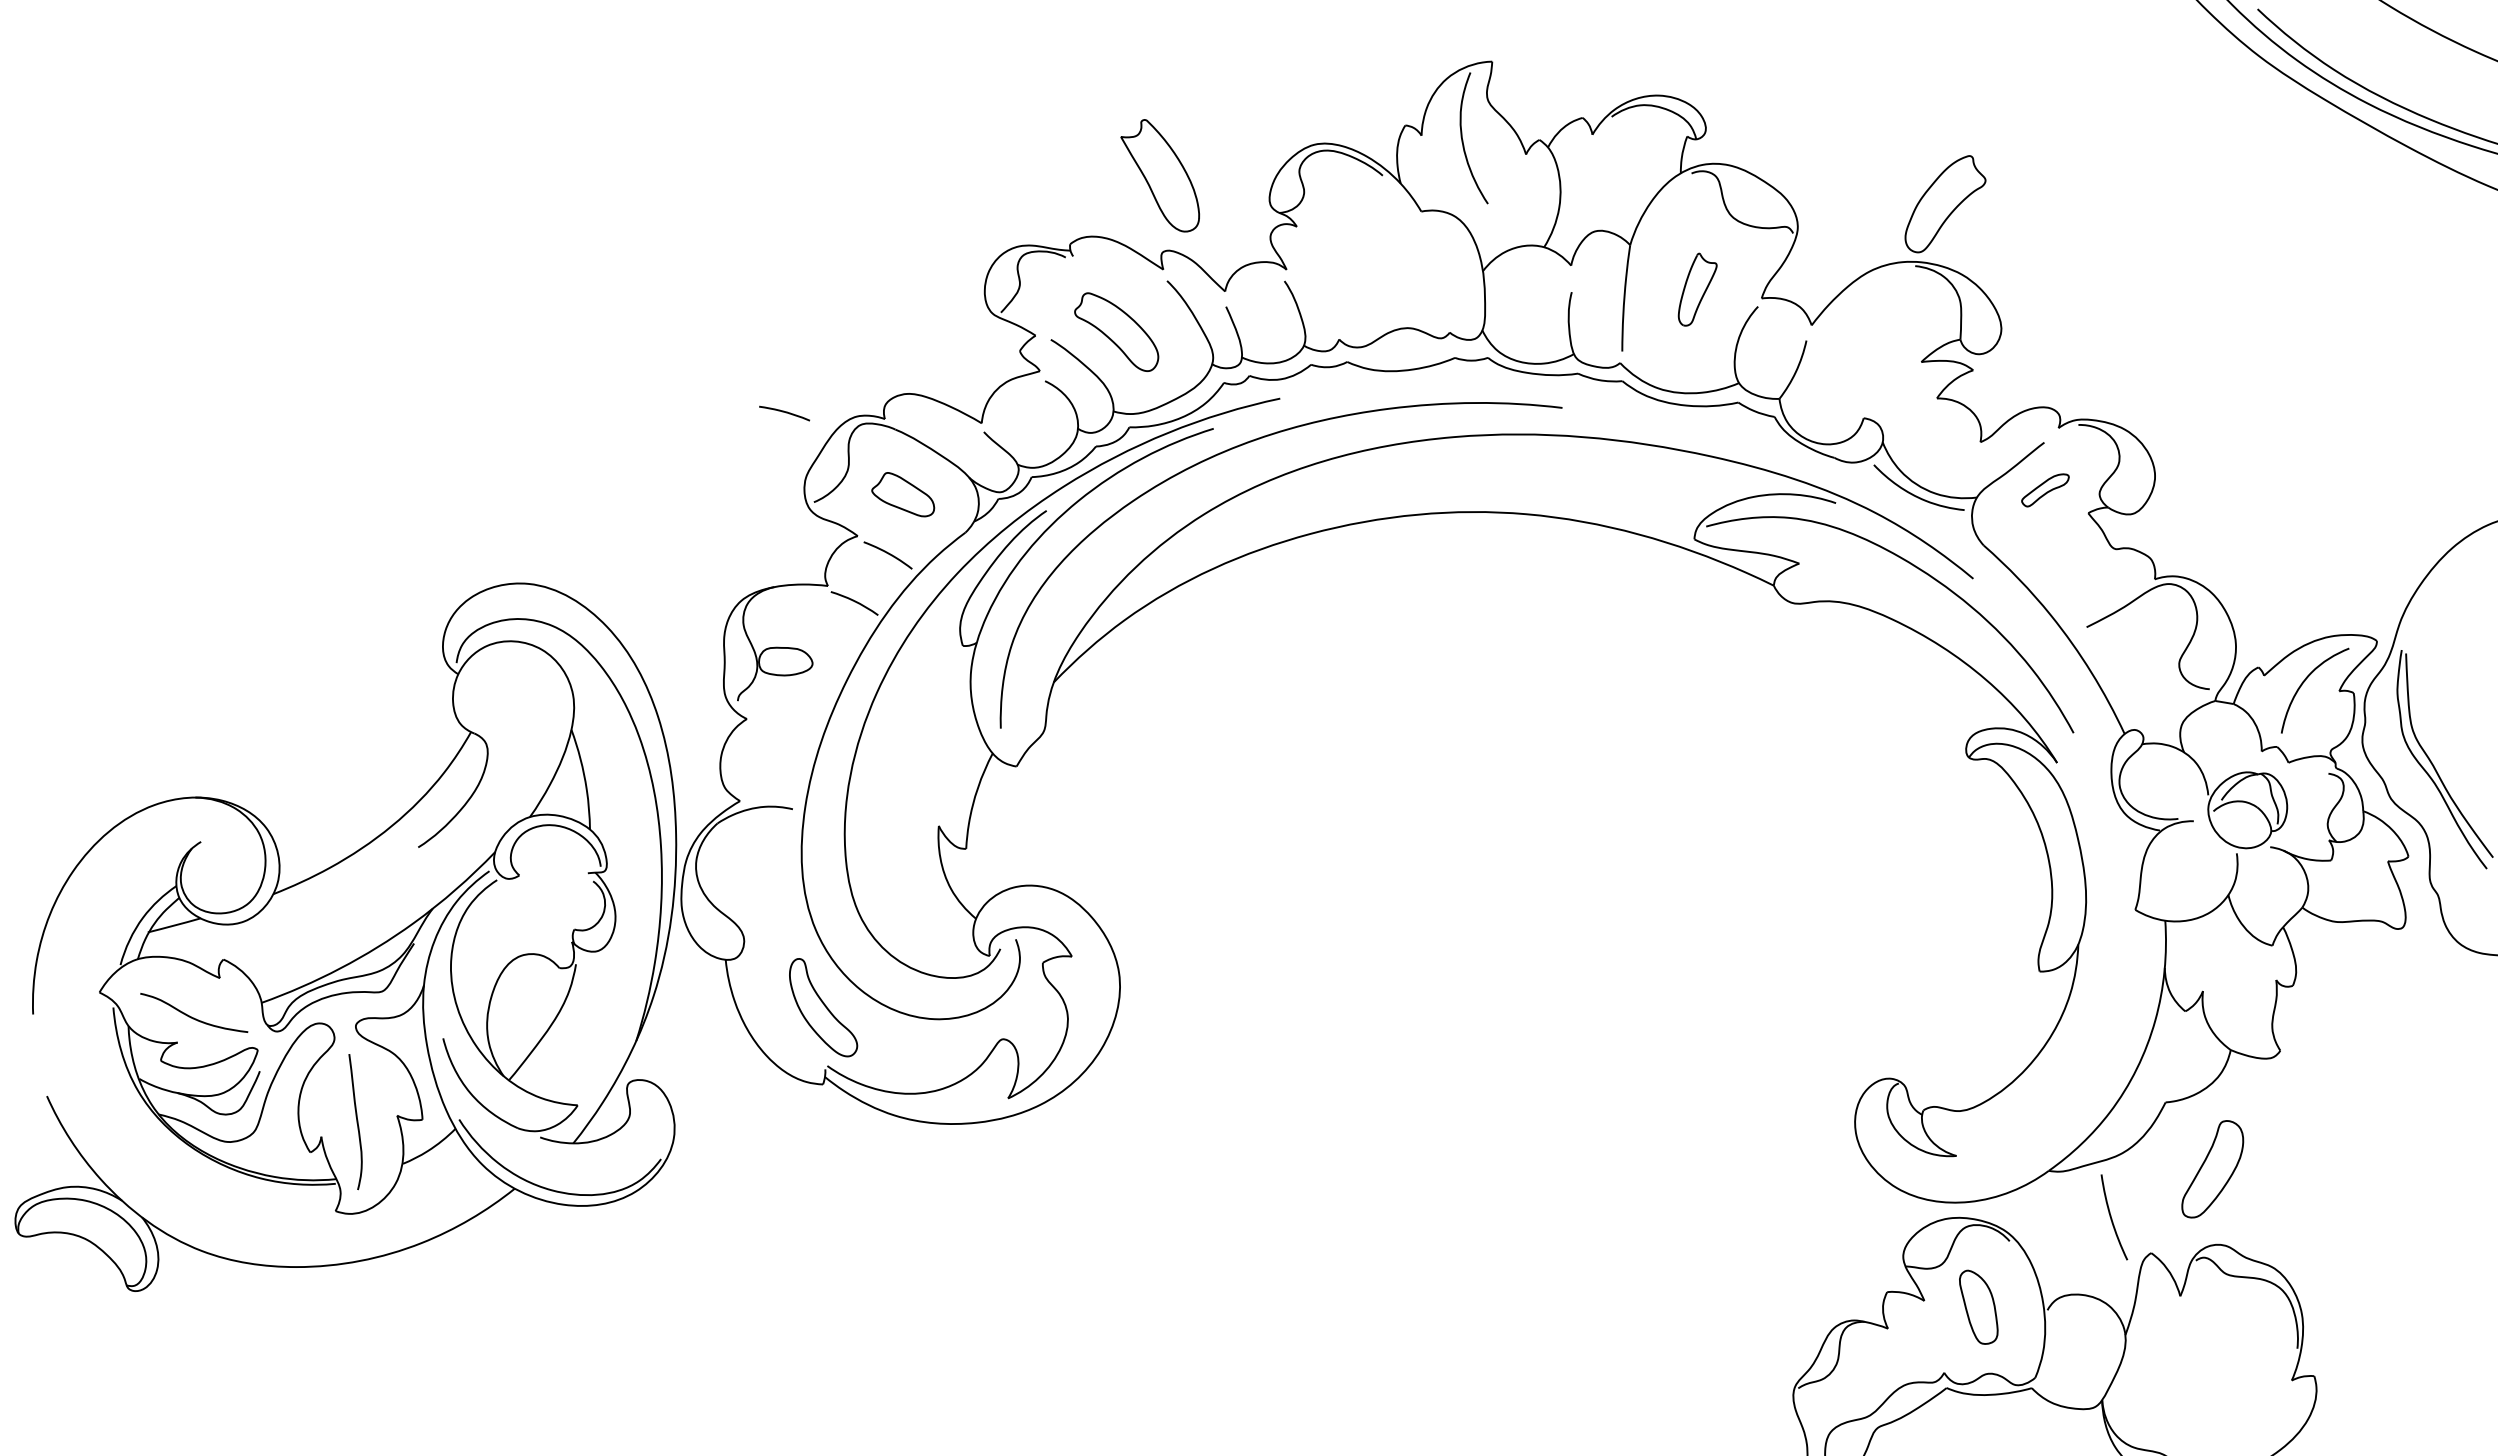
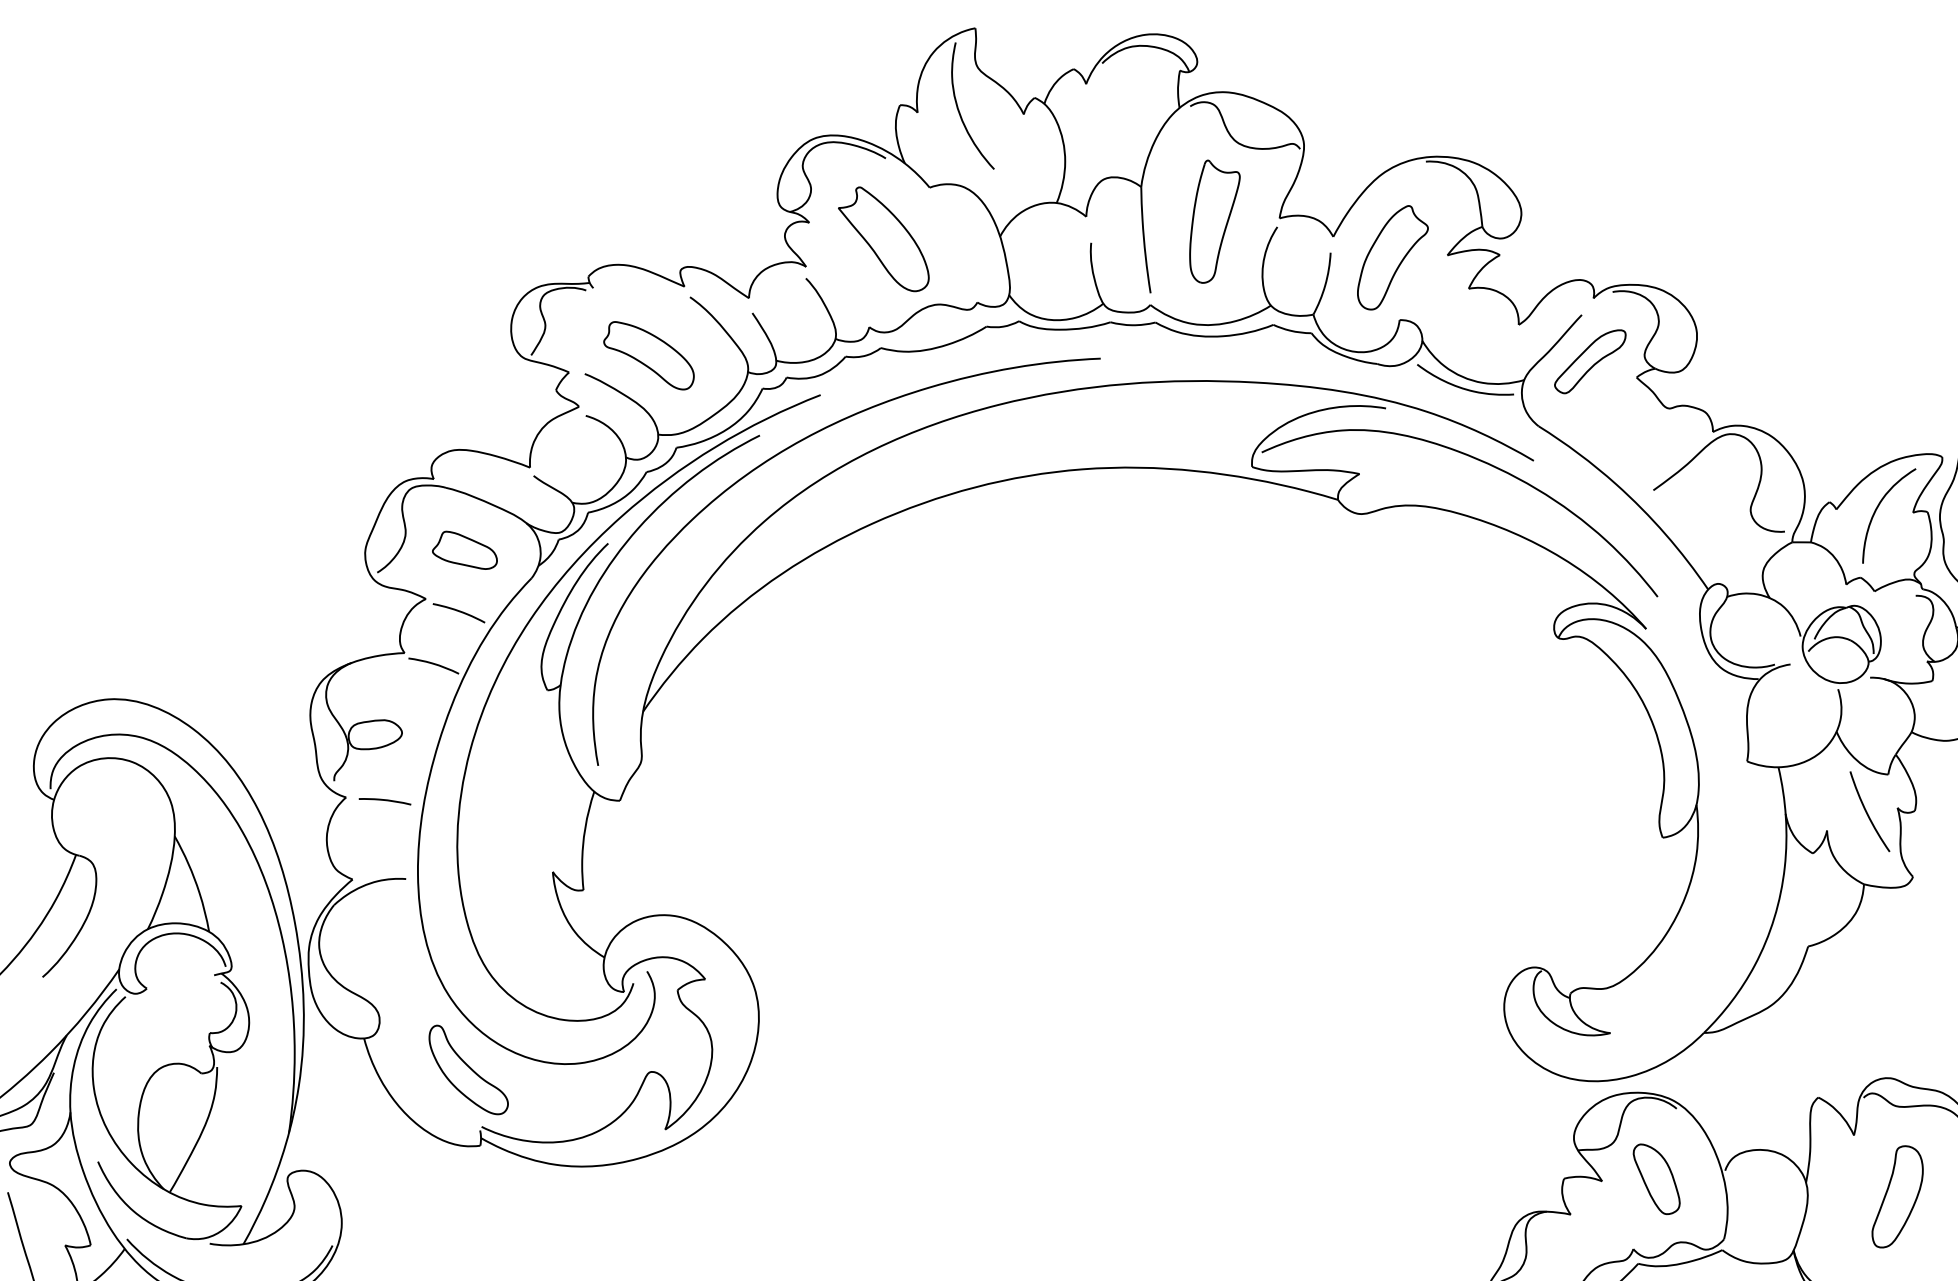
part: (1160, 175) -> (883, 239), moved
part: (1945, 204) -> (1392, 257), moved
part: (1697, 289) -> (1214, 219), size x1.67
curve: (784, 412) -> (384, 800), moved
part: (2045, 490) -> (1590, 362), size x1.67
part: (2212, 1169) -> (1896, 1196), moved
curve: (2112, 1218) -> (1868, 813), moved

